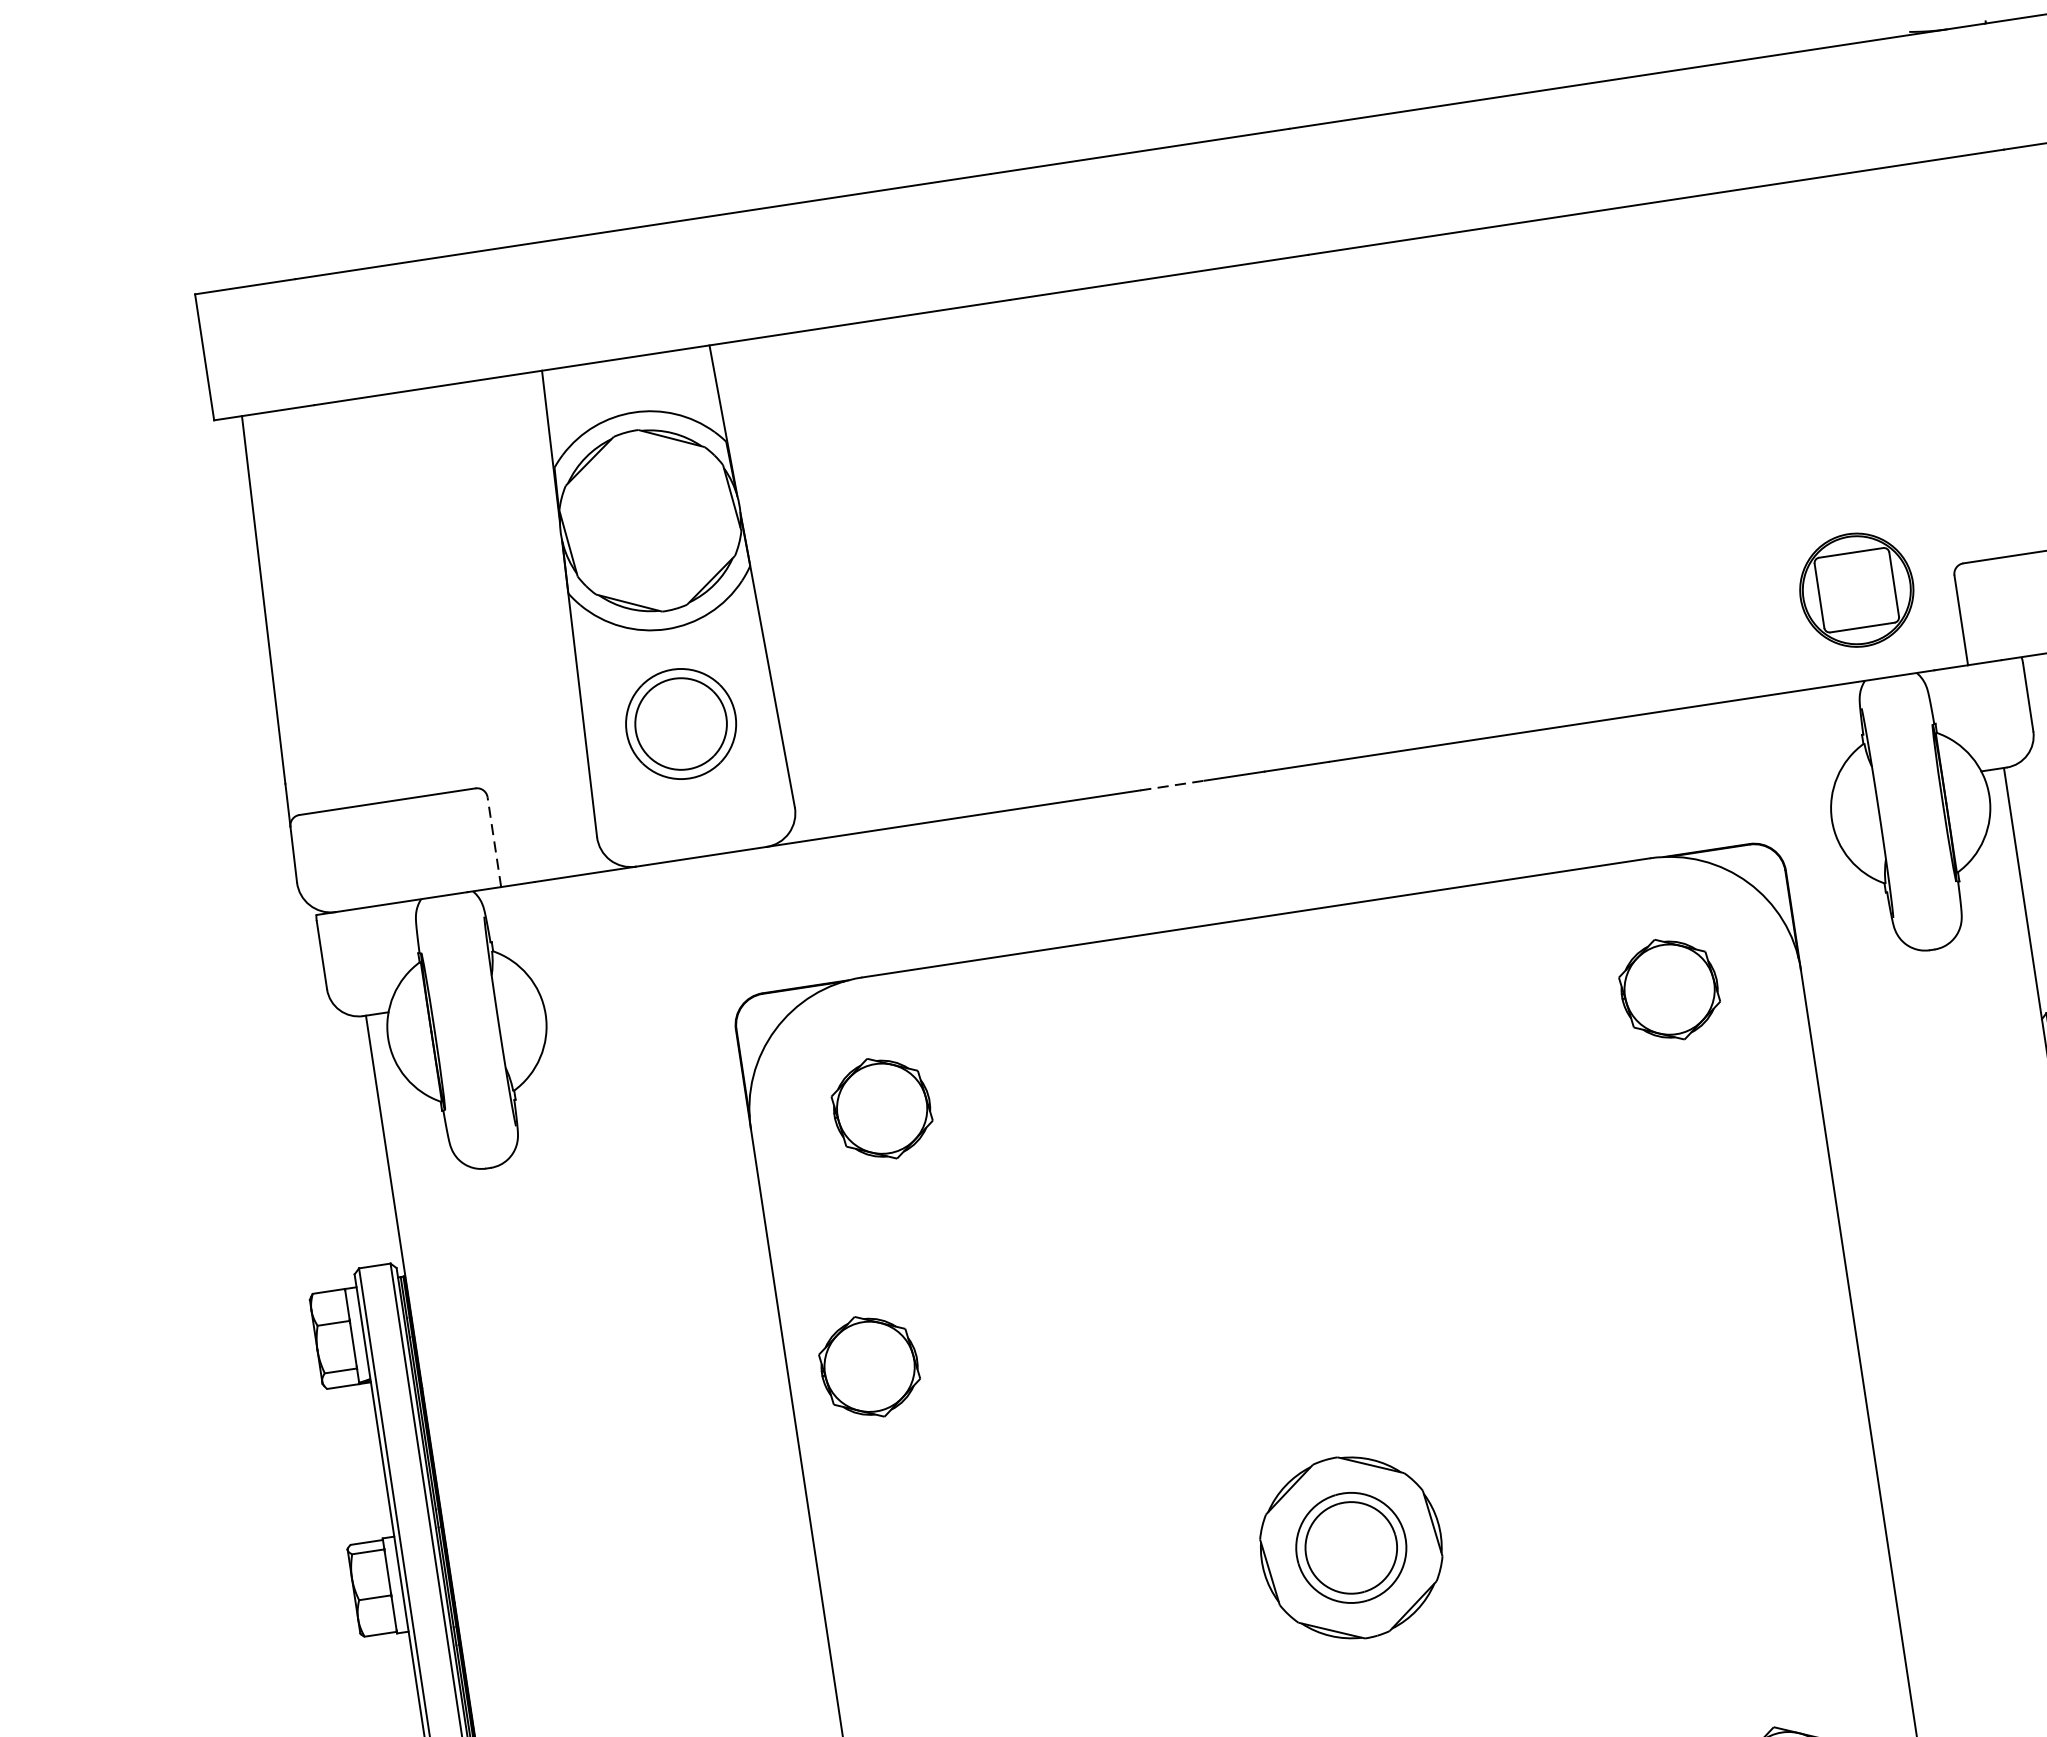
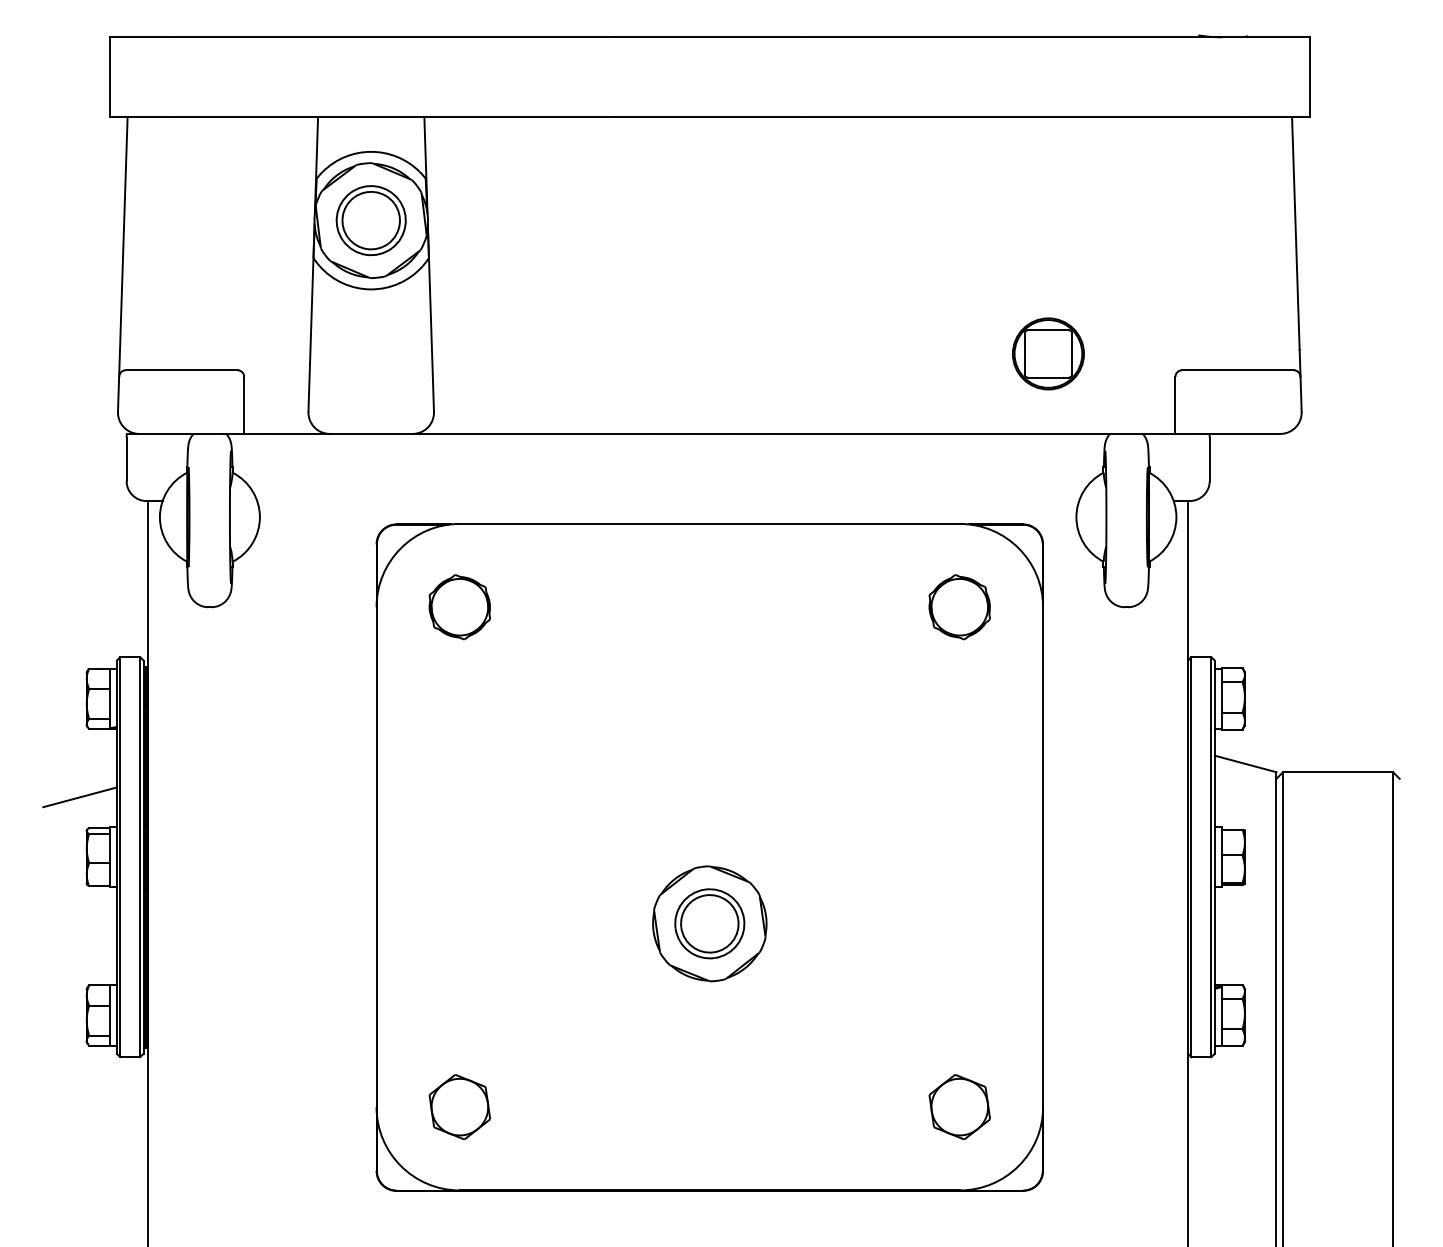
part: (1856, 589) -> (1048, 353), moved
part: (679, 724) -> (370, 220), moved
line: (1172, 784) -> (670, 433), dashed -> solid
line: (494, 840) -> (244, 404), dashed -> solid
part: (869, 1367) -> (427, 766), removed
line: (328, 1499) -> (79, 797), added

